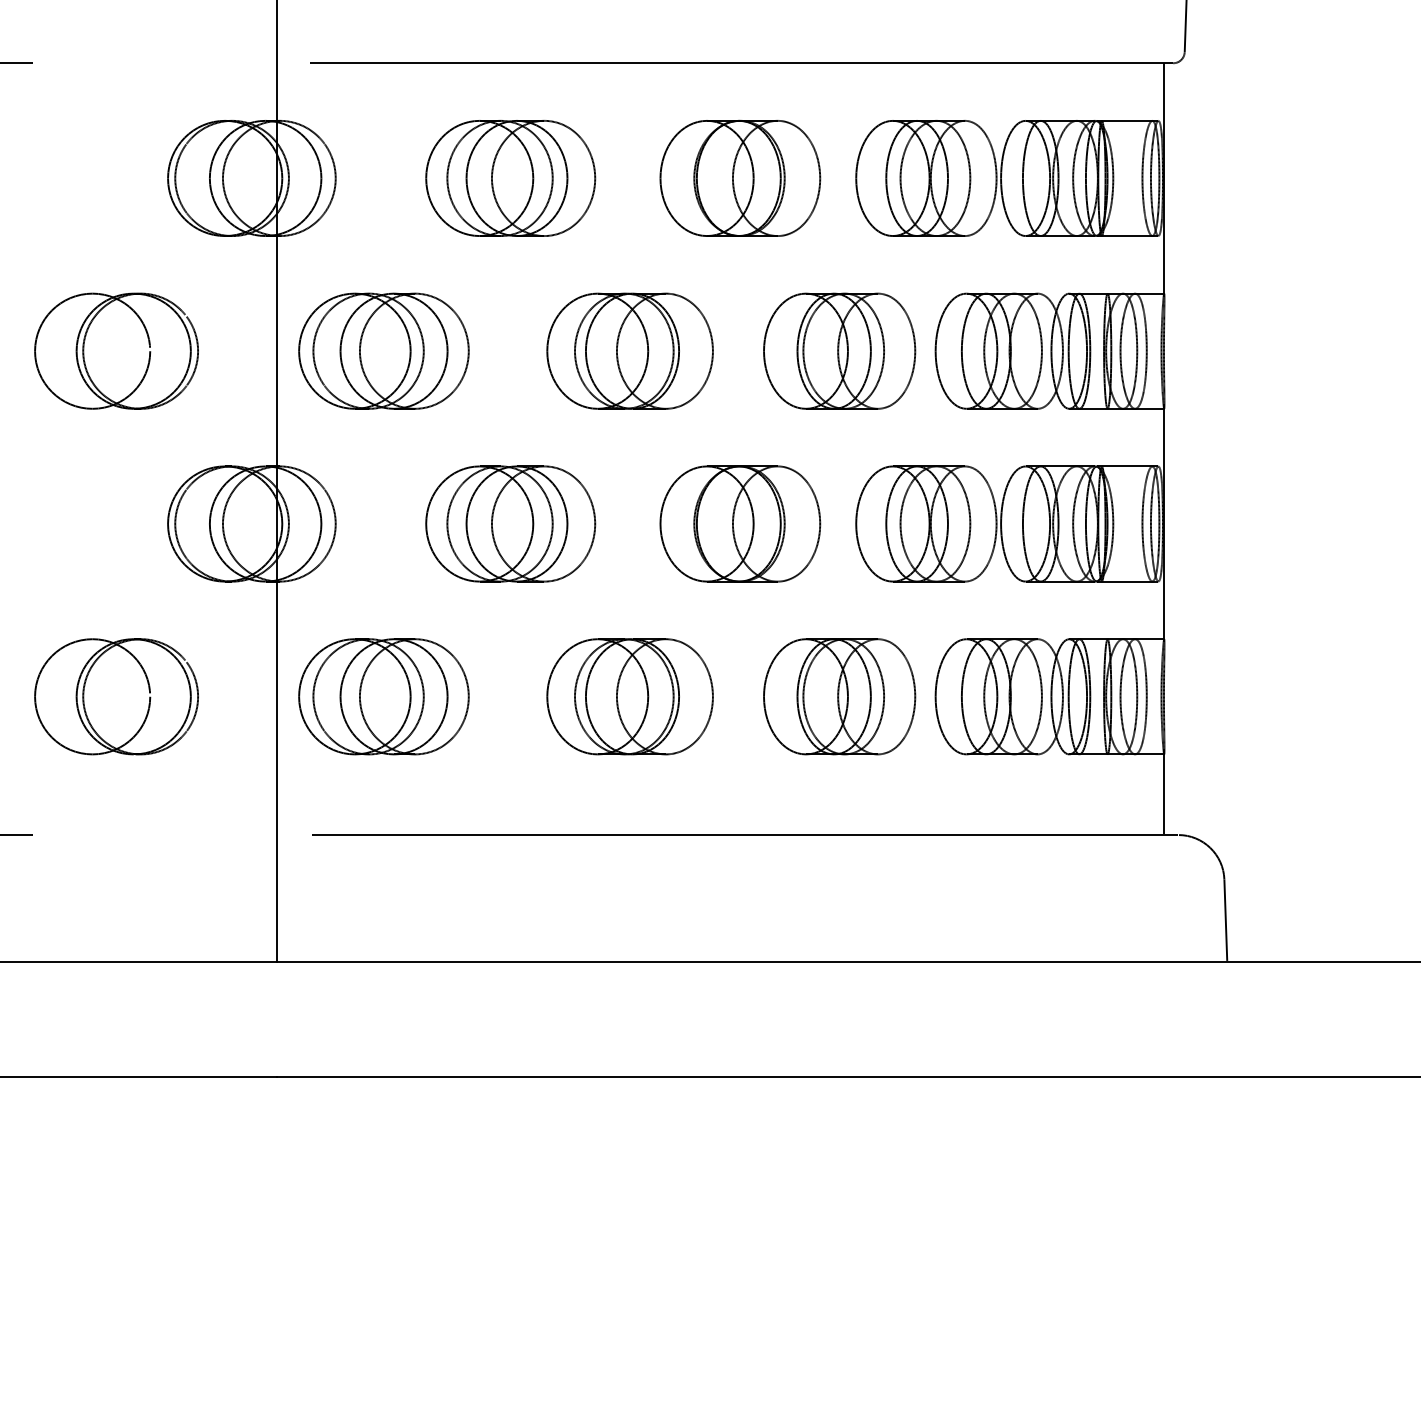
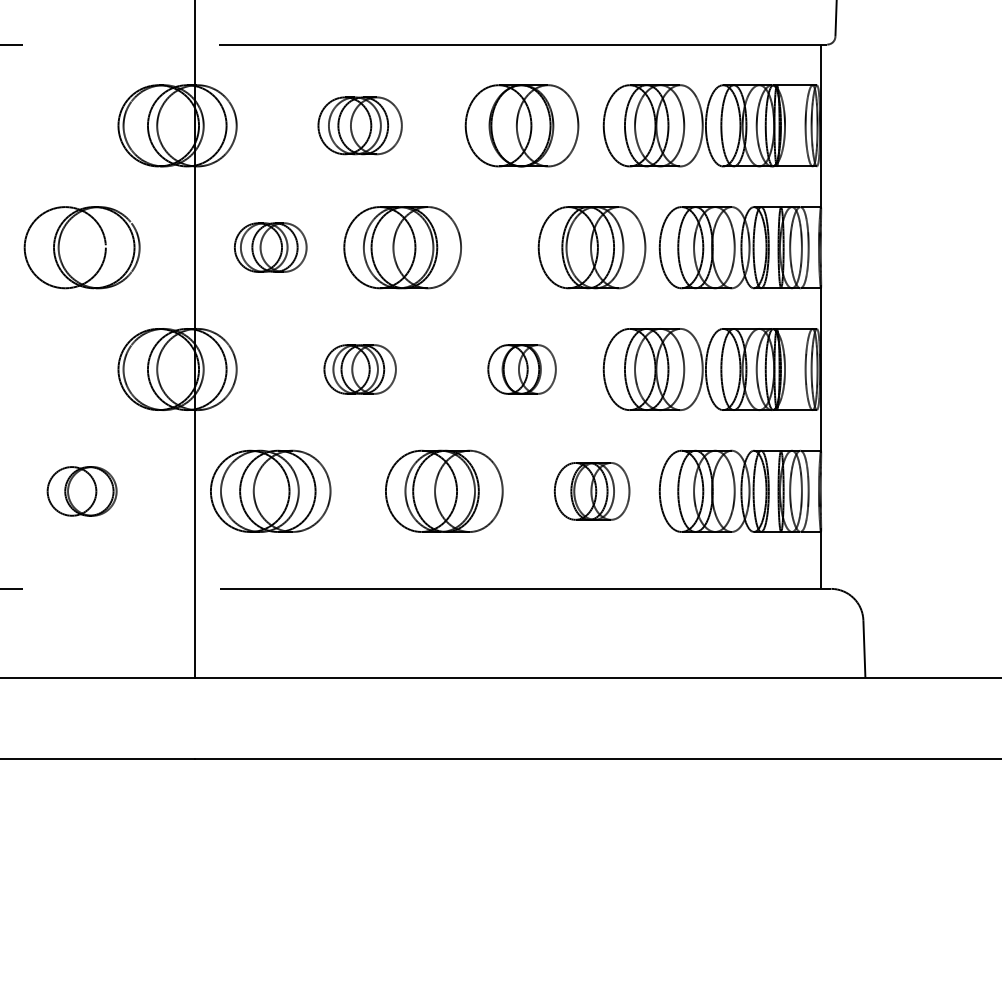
part: (510, 178) -> (359, 125), size x0.7
part: (383, 350) -> (270, 247), size x0.6
part: (629, 350) -> (402, 247), moved
part: (510, 523) -> (359, 369), size x0.6
part: (740, 523) -> (522, 369), size x0.6
part: (116, 696) -> (82, 491), size x0.6
part: (839, 696) -> (591, 491), size x0.7

